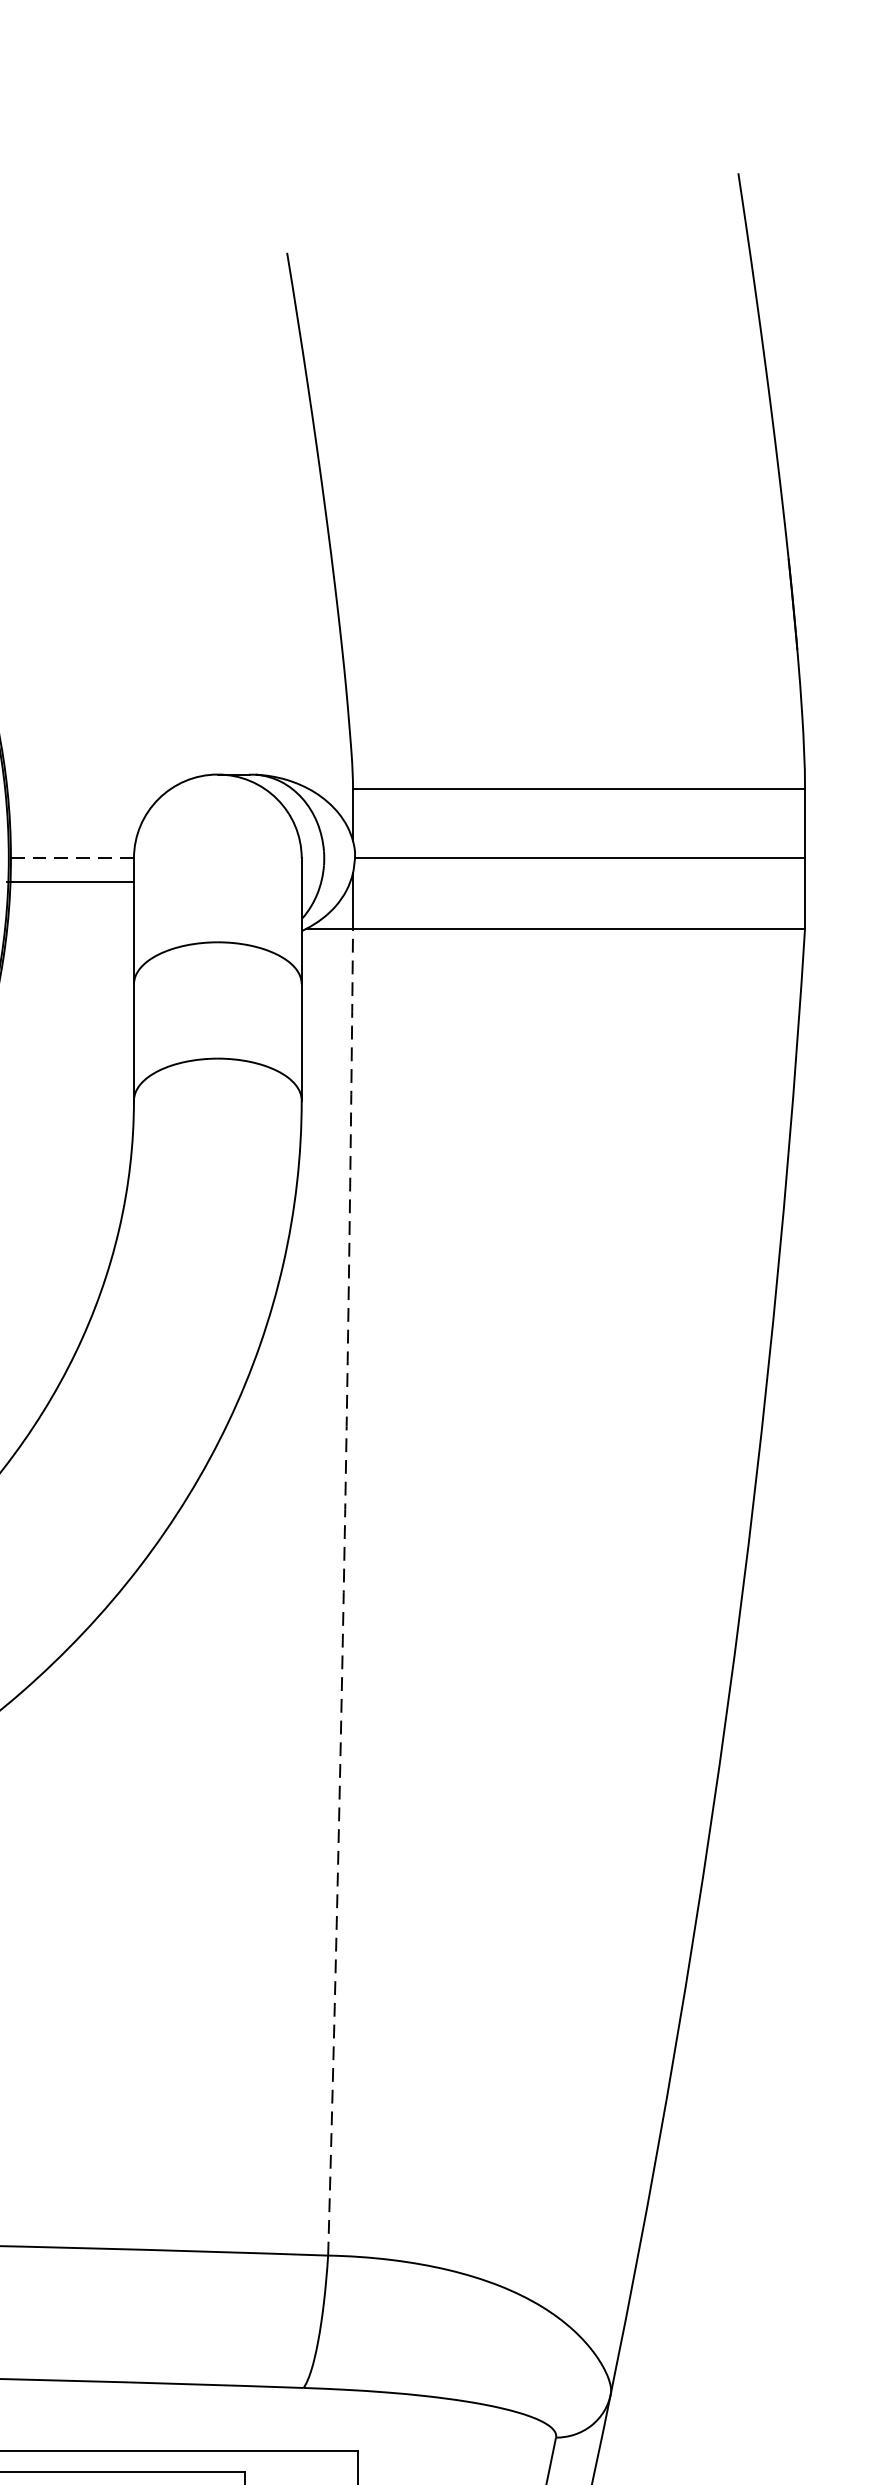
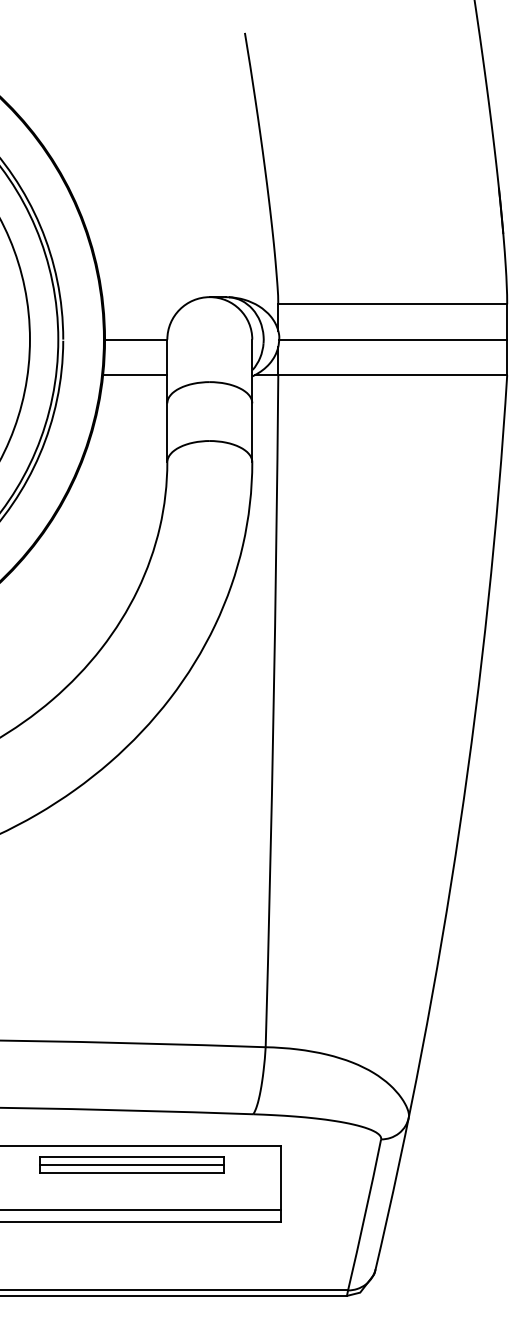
line: (73, 858) -> (136, 339), dashed -> solid
line: (71, 881) -> (135, 375), moved
arc: (343, 1592) -> (273, 711), dashed -> solid

